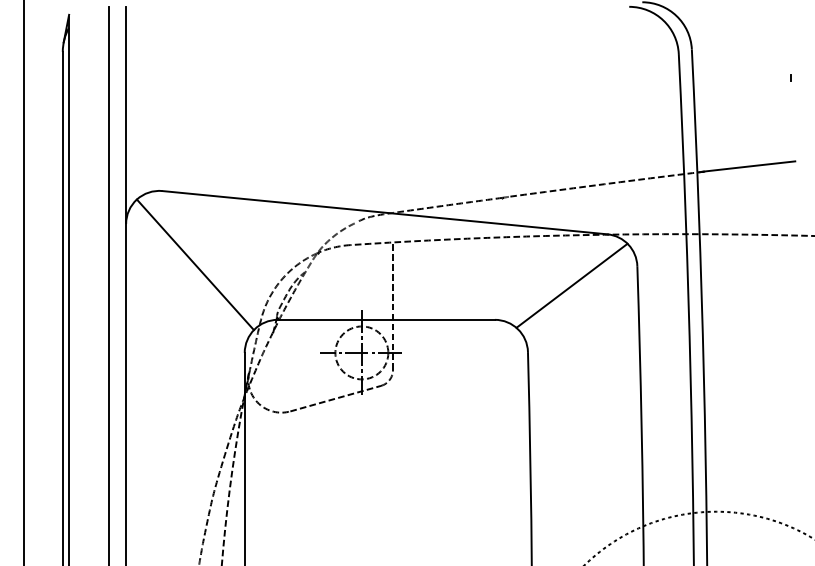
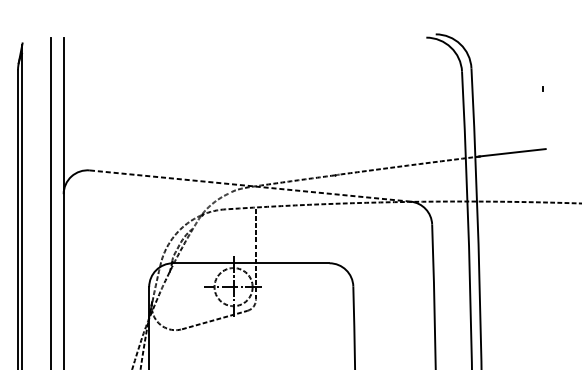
line: (384, 212) -> (249, 185), solid -> dashed
line: (194, 264) -> (112, 223), removed
line: (571, 285) -> (384, 238), removed

